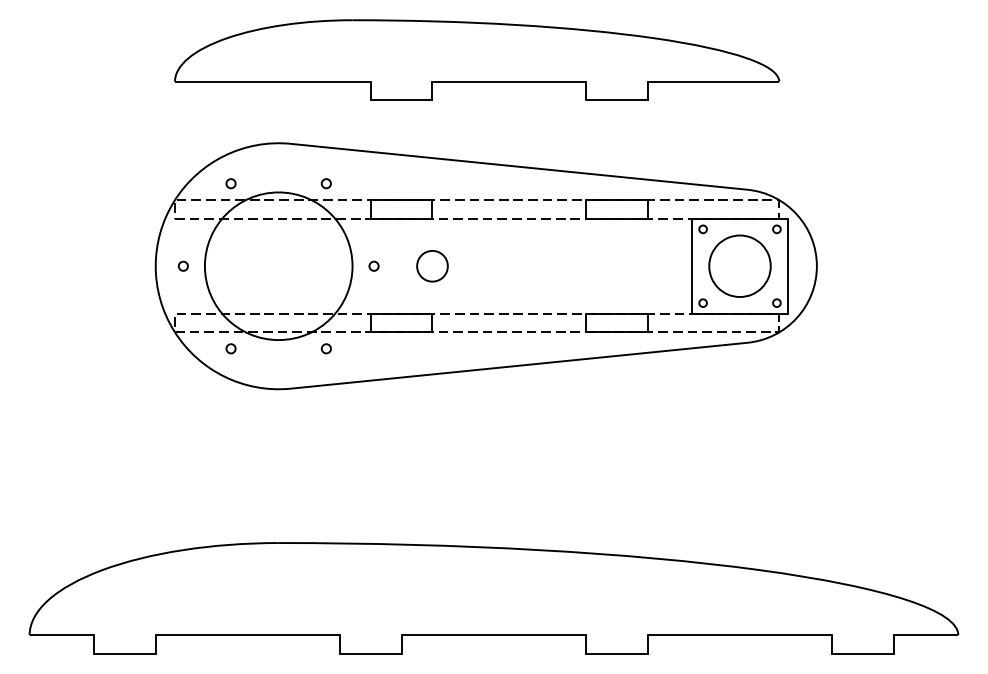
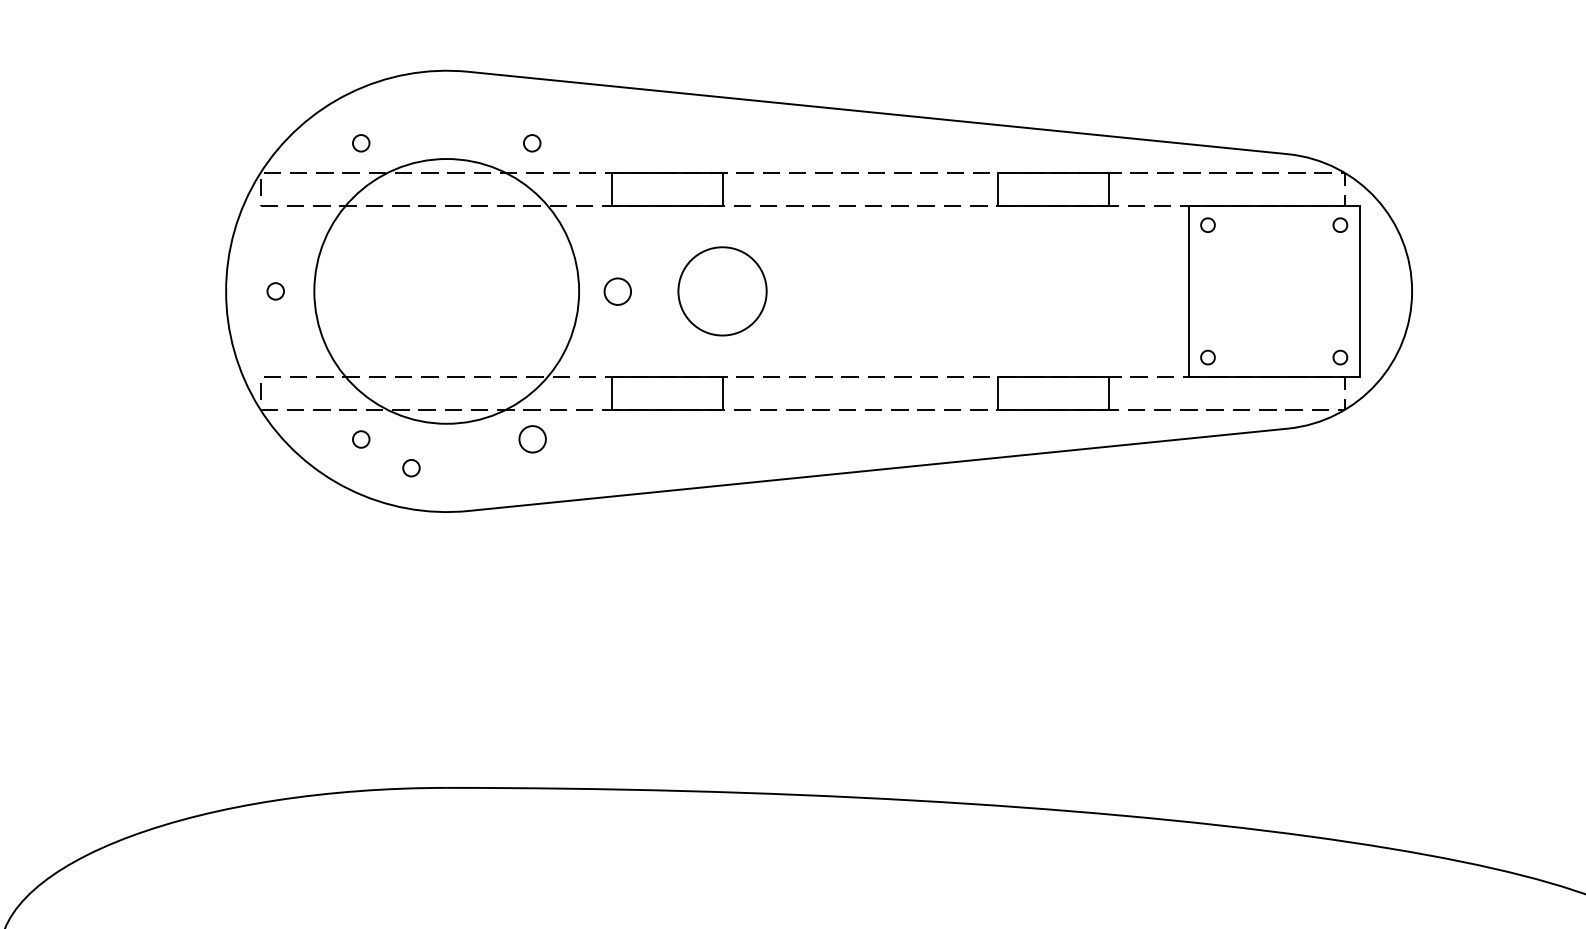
circle: (373, 265) -> (616, 290), size x1.6
circle: (432, 265) -> (722, 290), size x1.6
part: (739, 265) -> (1273, 290), removed
circle: (325, 348) -> (530, 438), size x1.6
circle: (258, 364) -> (410, 467), added

